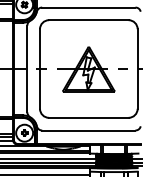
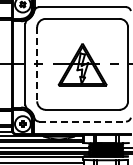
line: (40, 69) -> (37, 64), solid -> dashed
line: (89, 130) -> (83, 121), solid -> dashed

